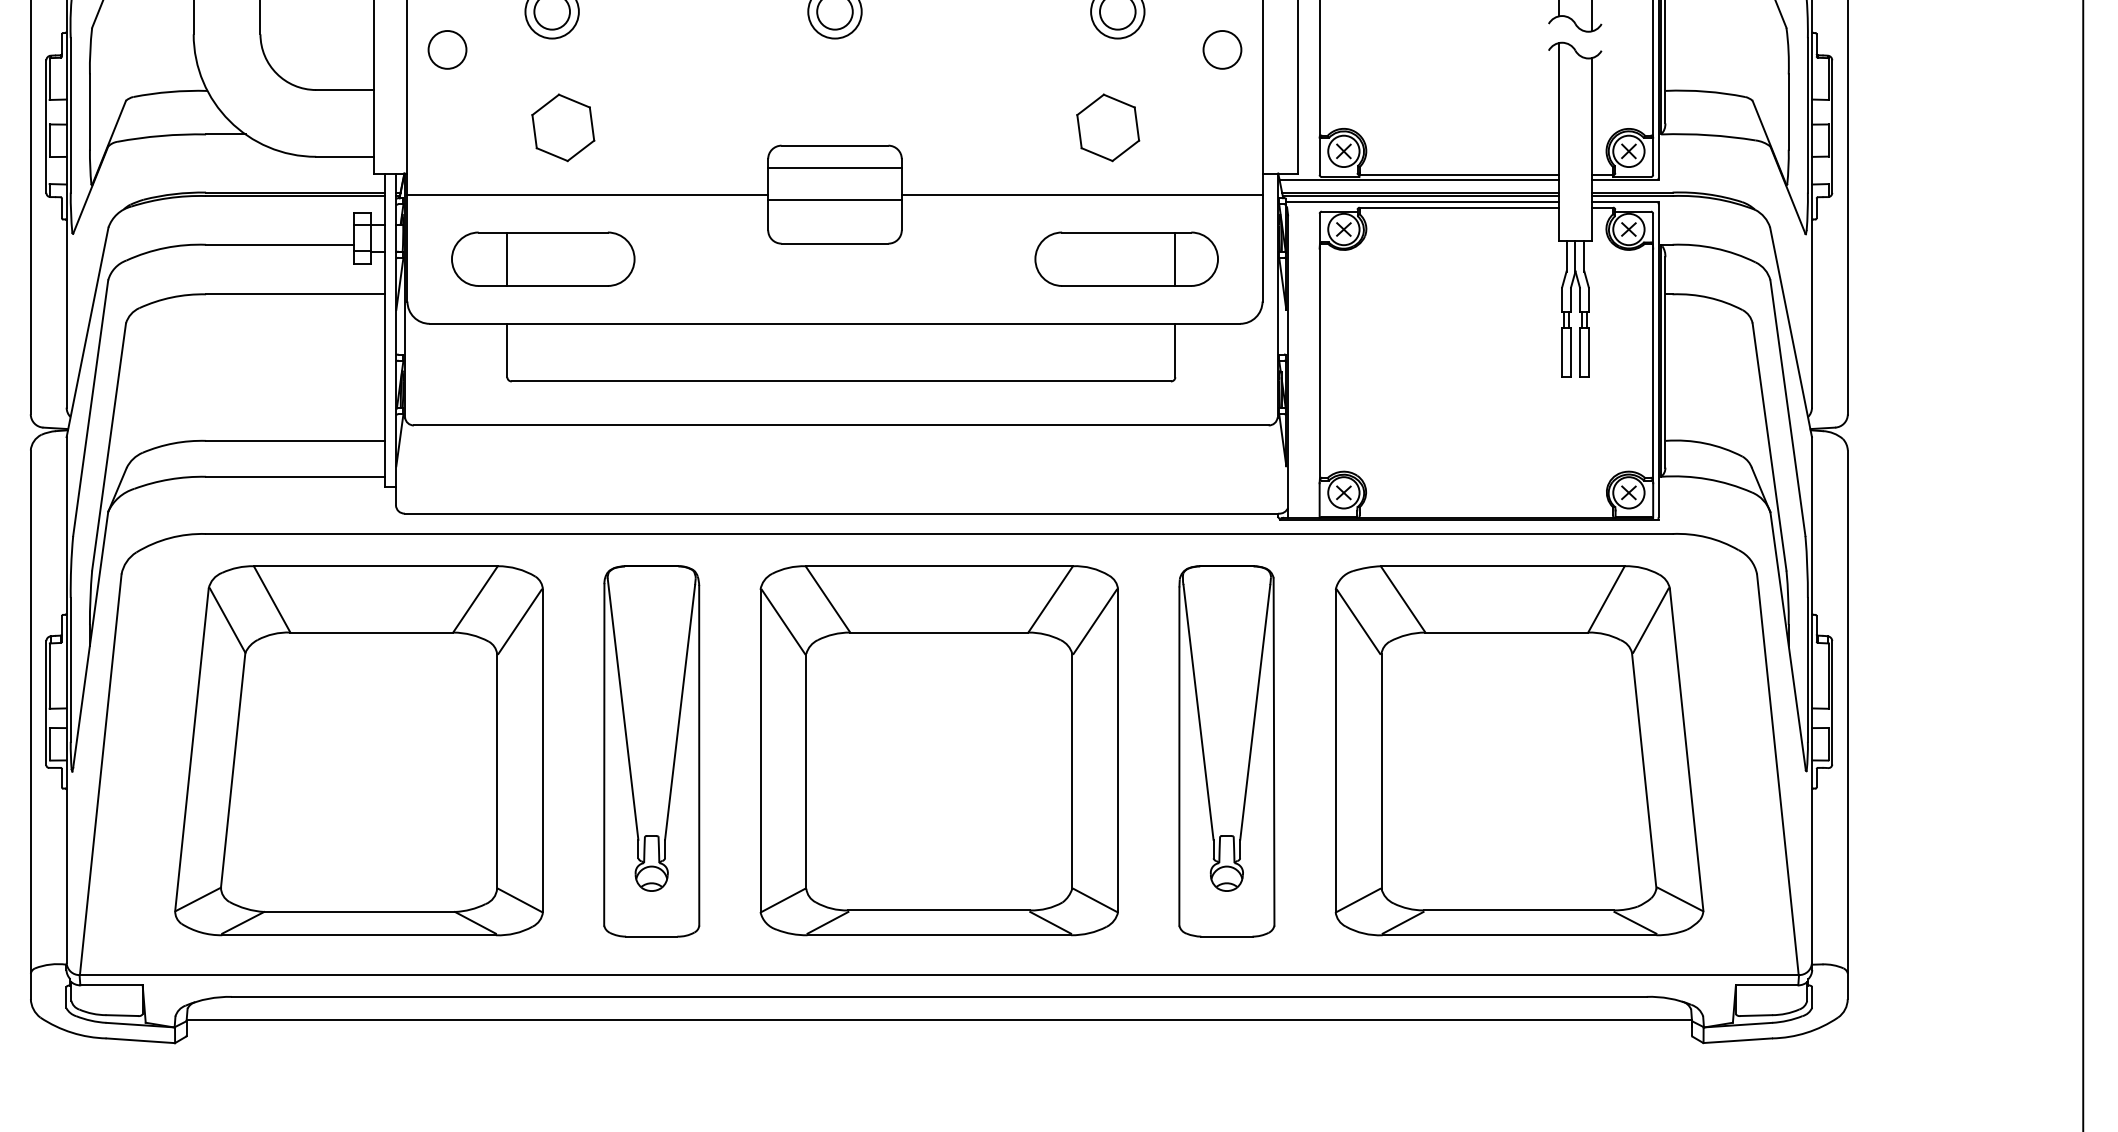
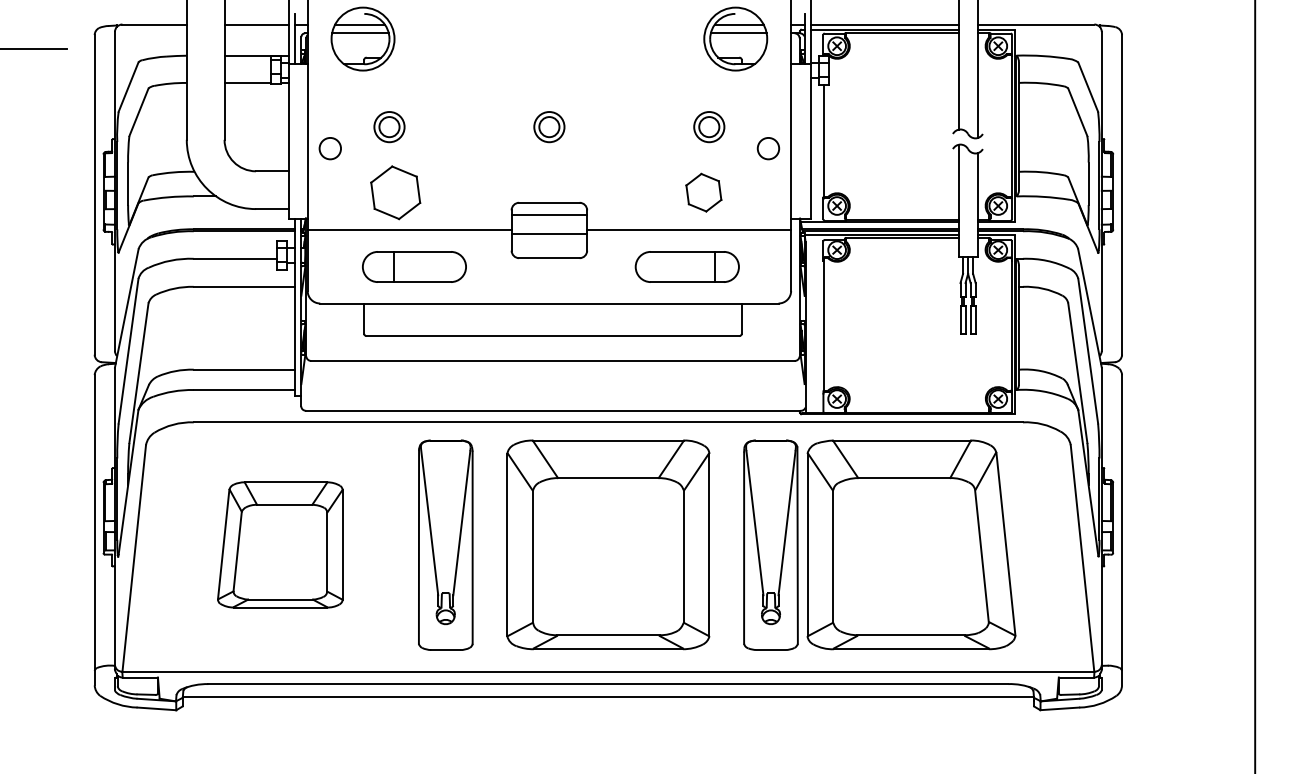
part: (562, 127) -> (395, 192), size x1.4
part: (543, 258) -> (414, 266), moved
part: (1125, 258) -> (686, 266), moved
part: (359, 750) -> (280, 544), size x0.6
part: (1519, 750) -> (911, 544), moved

